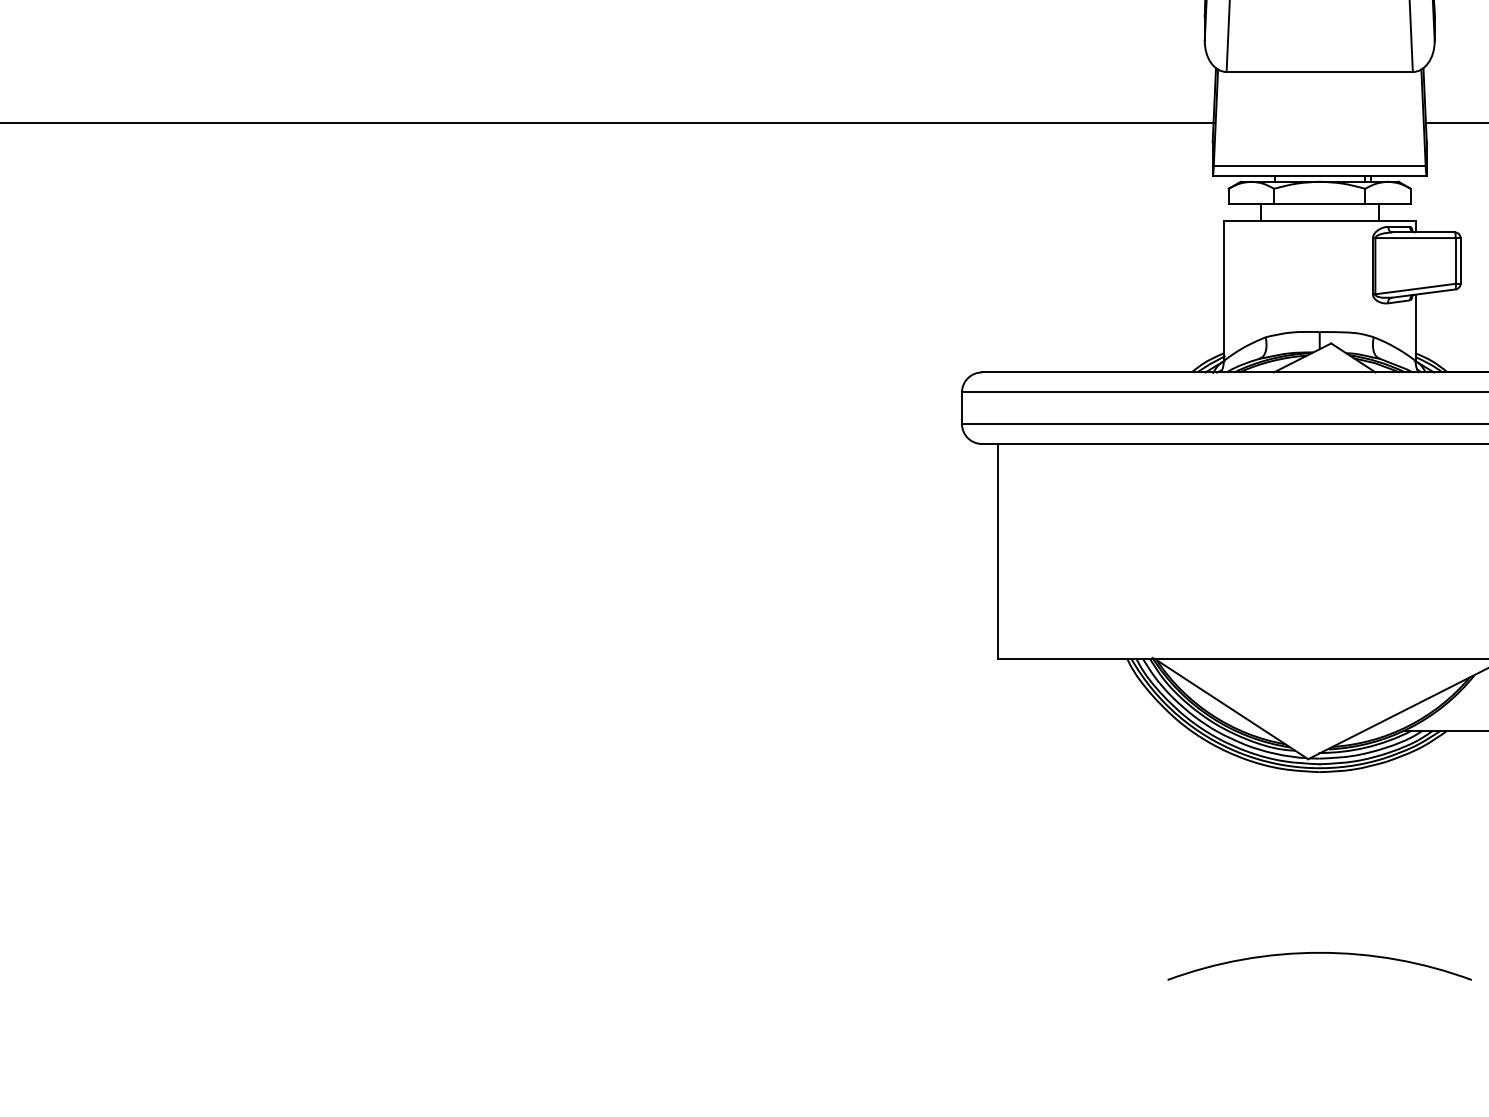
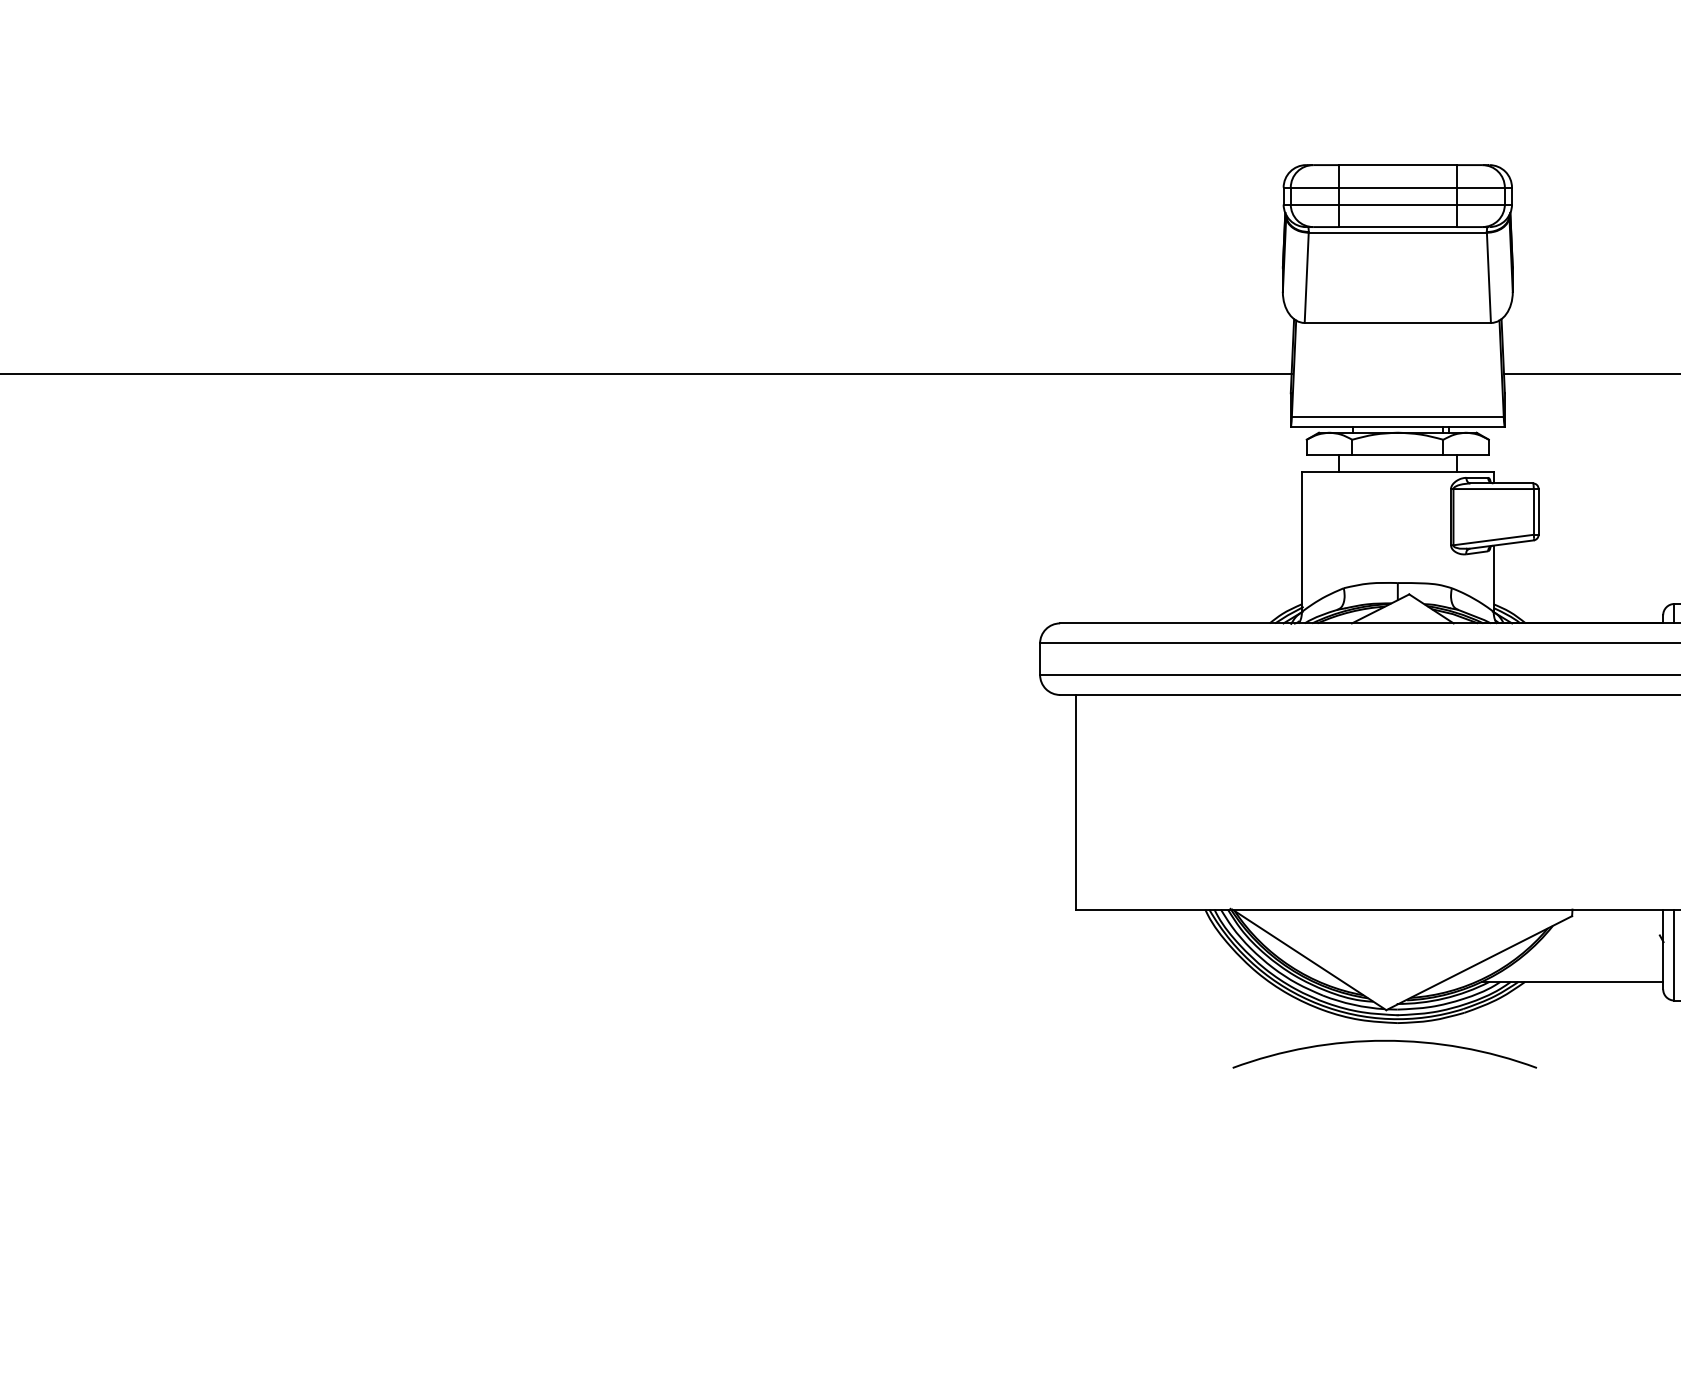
arc: (1319, 953) -> (1384, 1041), moved

